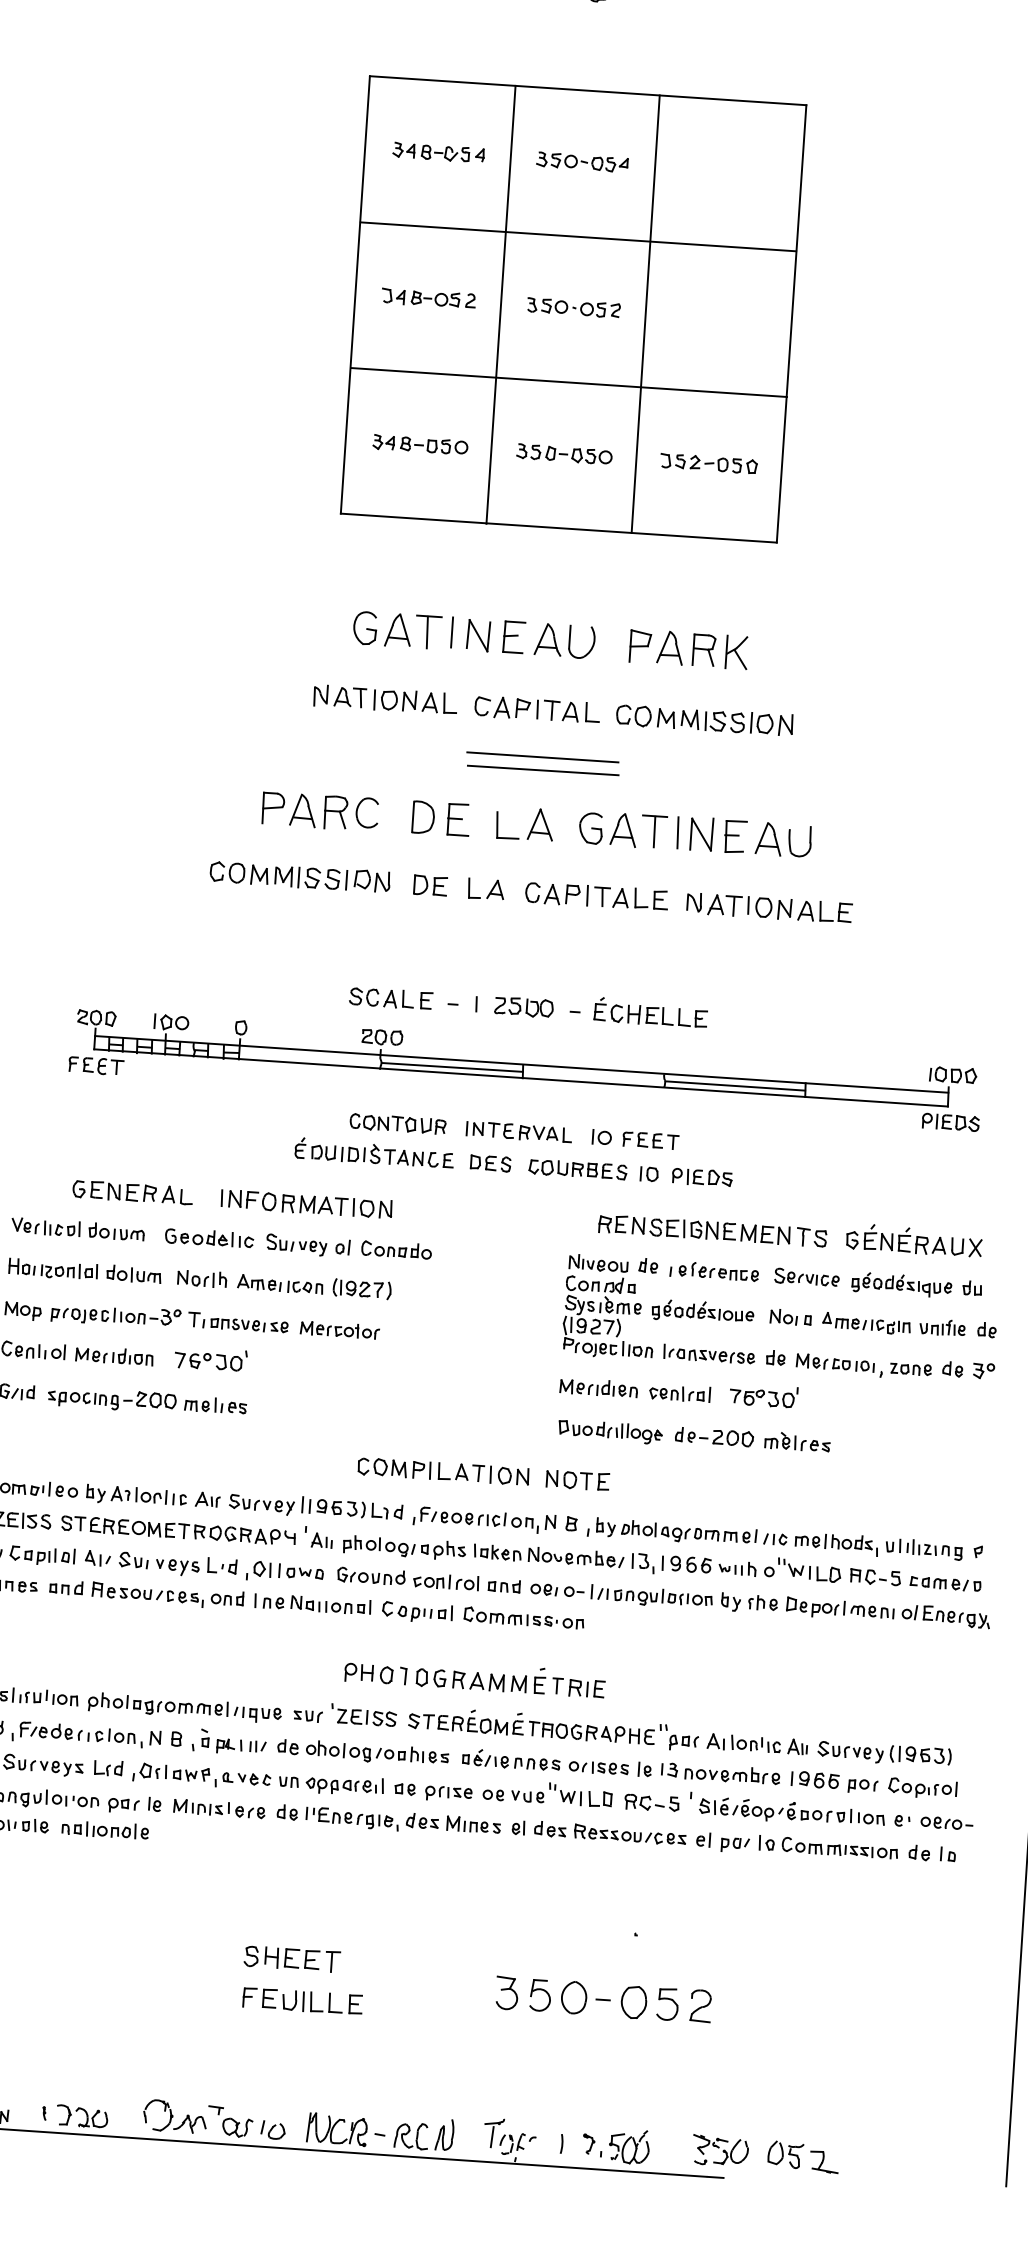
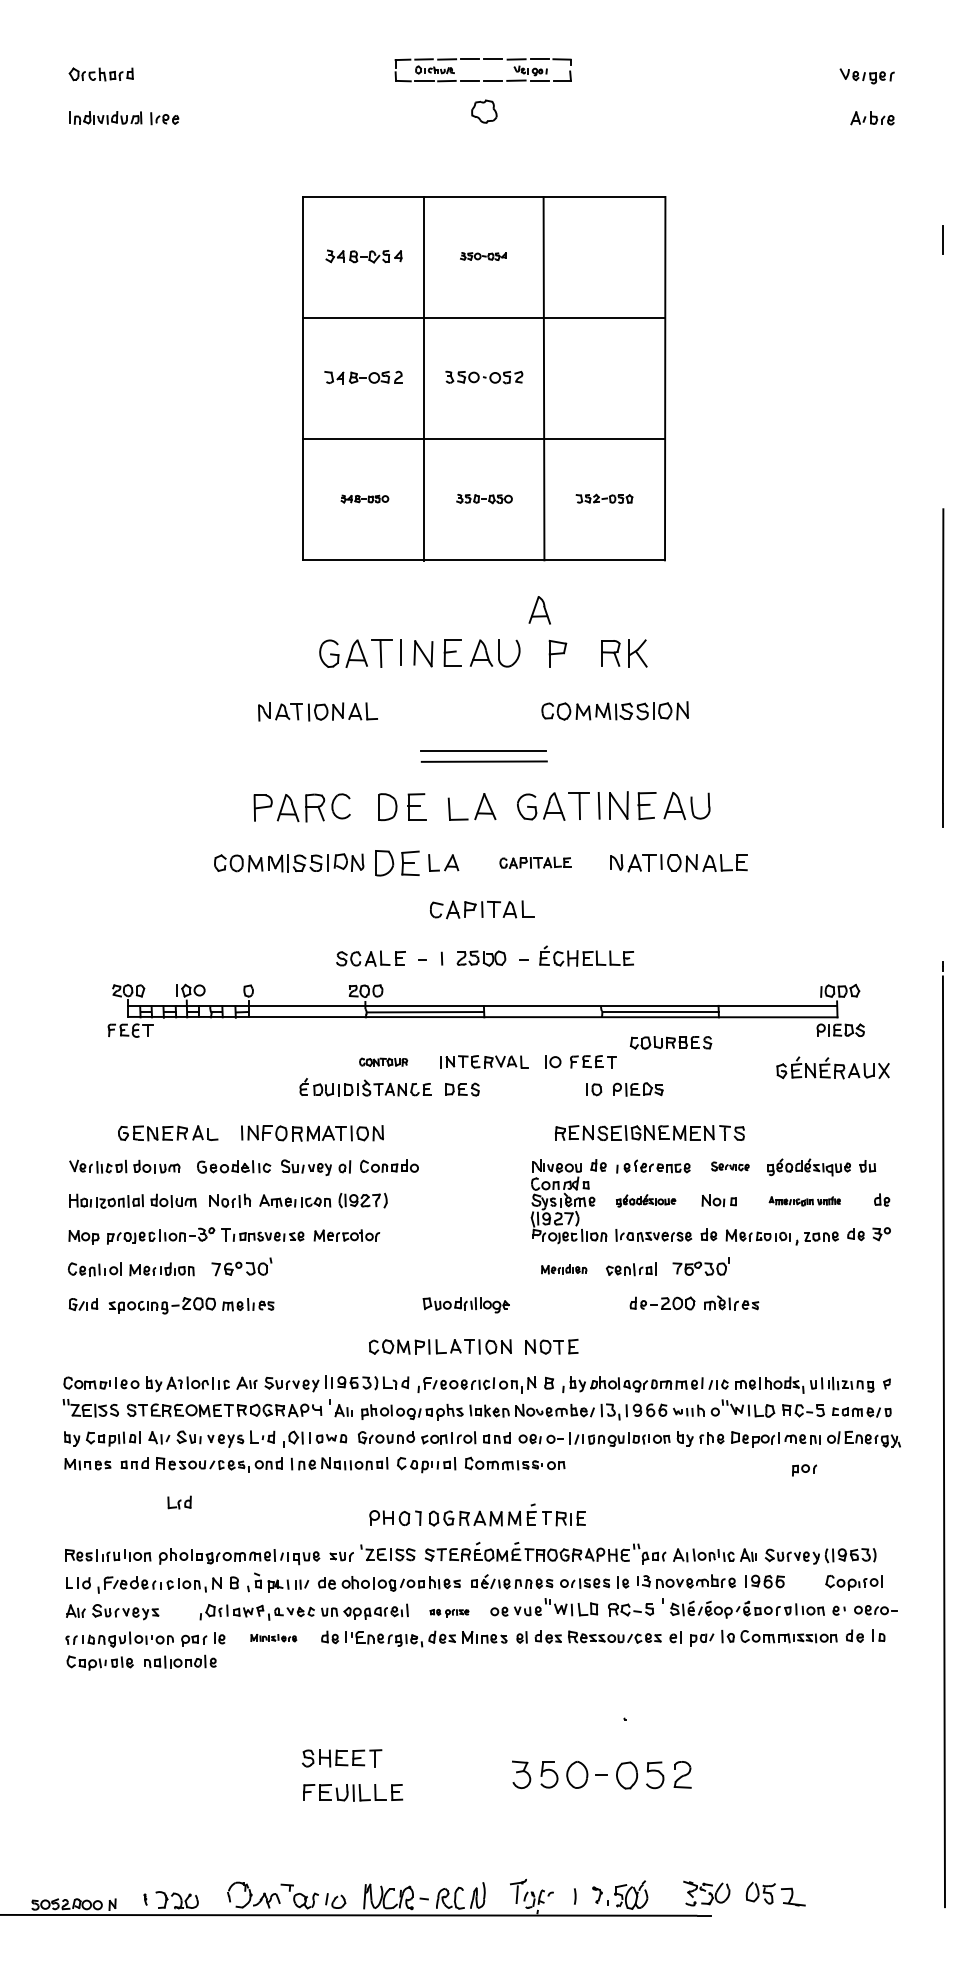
part: (582, 162) -> (483, 256), size x0.6
part: (420, 444) -> (364, 498), size x0.6
part: (564, 453) -> (484, 498), size x0.7
part: (708, 463) -> (604, 498), size x0.7
part: (670, 648) -> (539, 610), moved
part: (384, 699) -> (317, 711), moved
part: (537, 709) -> (482, 909), moved
part: (430, 884) -> (397, 862), size x1.6
part: (596, 895) -> (535, 862), size x0.6
part: (397, 1124) -> (383, 1062), size x0.6
part: (577, 1169) -> (670, 1042), moved
part: (913, 1239) -> (832, 1067), moved
part: (807, 1277) -> (730, 1166), size x0.7
part: (702, 1311) -> (645, 1200), size x0.7
part: (893, 1325) -> (804, 1201), size x0.6
part: (597, 1388) -> (563, 1269), size x0.7
part: (609, 1432) -> (465, 1305), moved
part: (108, 1767) -> (179, 1502), moved
part: (862, 1786) -> (804, 1470), moved
part: (433, 1791) -> (449, 1612), size x0.6
part: (219, 1808) -> (273, 1637), size x0.6

